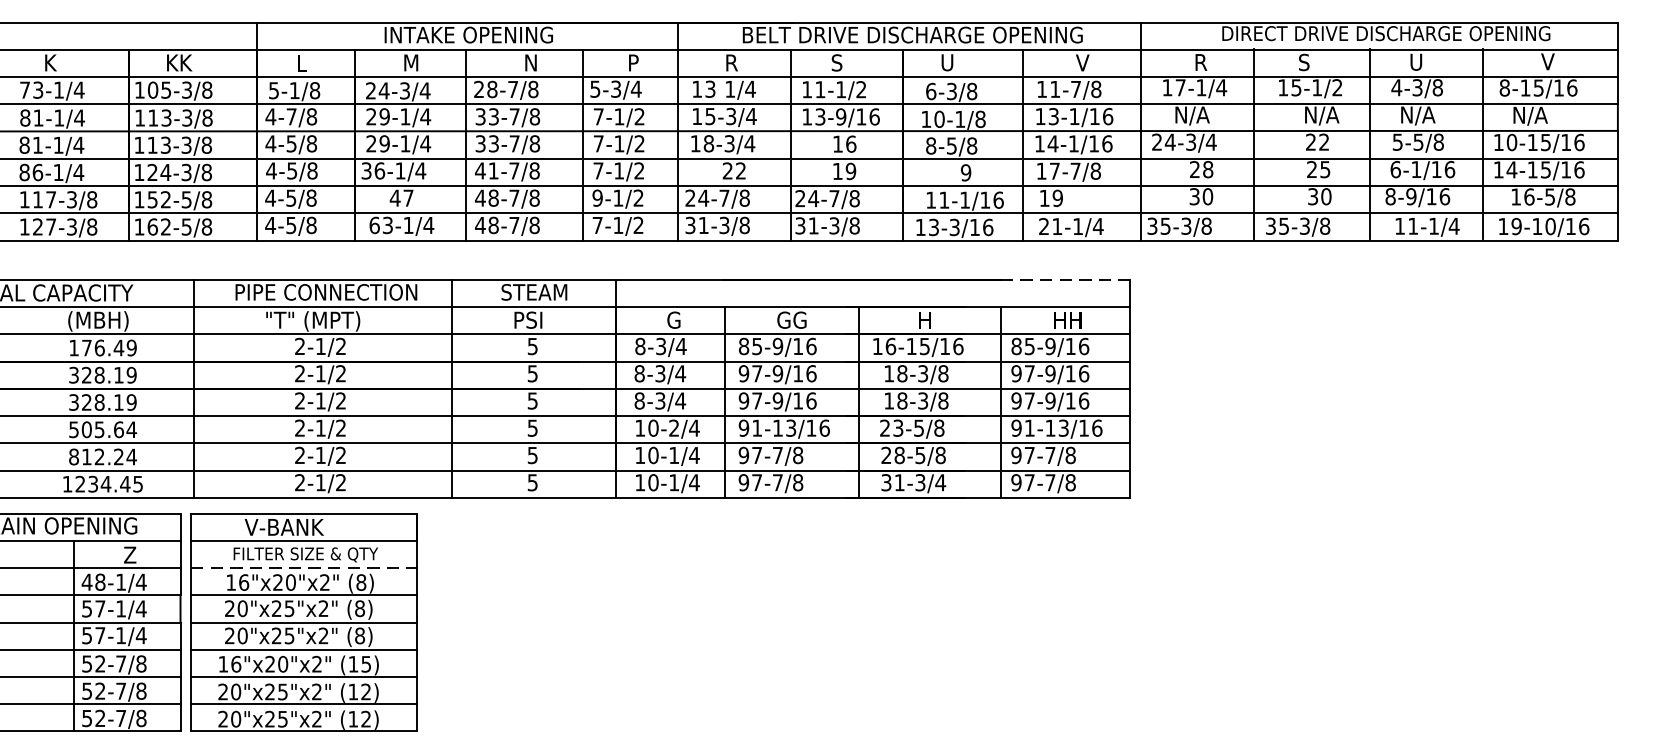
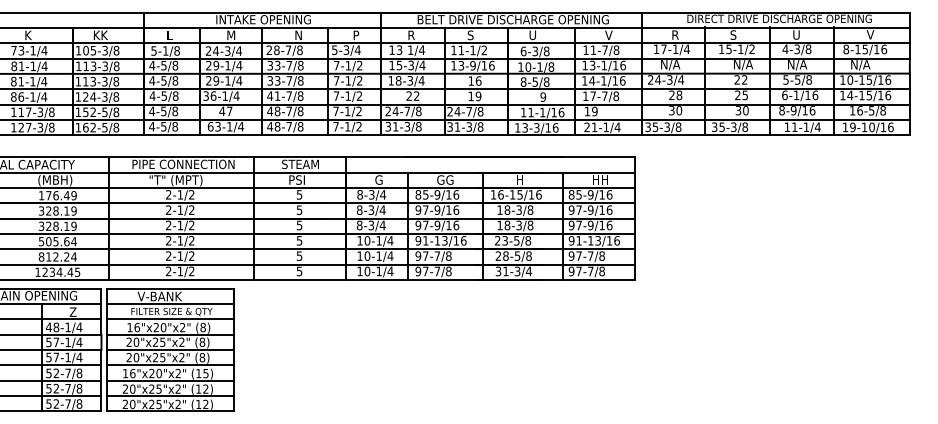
text: (290, 116) -> (163, 65), 4-7/8 -> 4-5/8
text: (596, 198) -> (335, 111), 9-1/2 -> 7-1/2
line: (1066, 280) -> (599, 157), dashed -> solid
text: (673, 427) -> (378, 240), 10-2/4 -> 10-1/4
line: (305, 568) -> (171, 319), dashed -> solid

